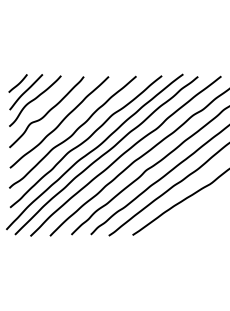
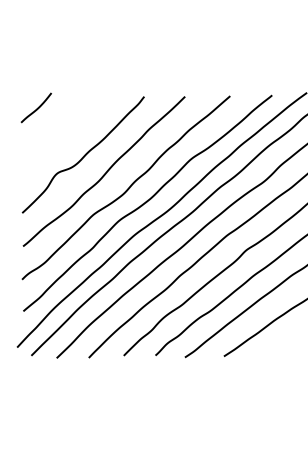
part: (35, 100) -> (64, 135), removed

